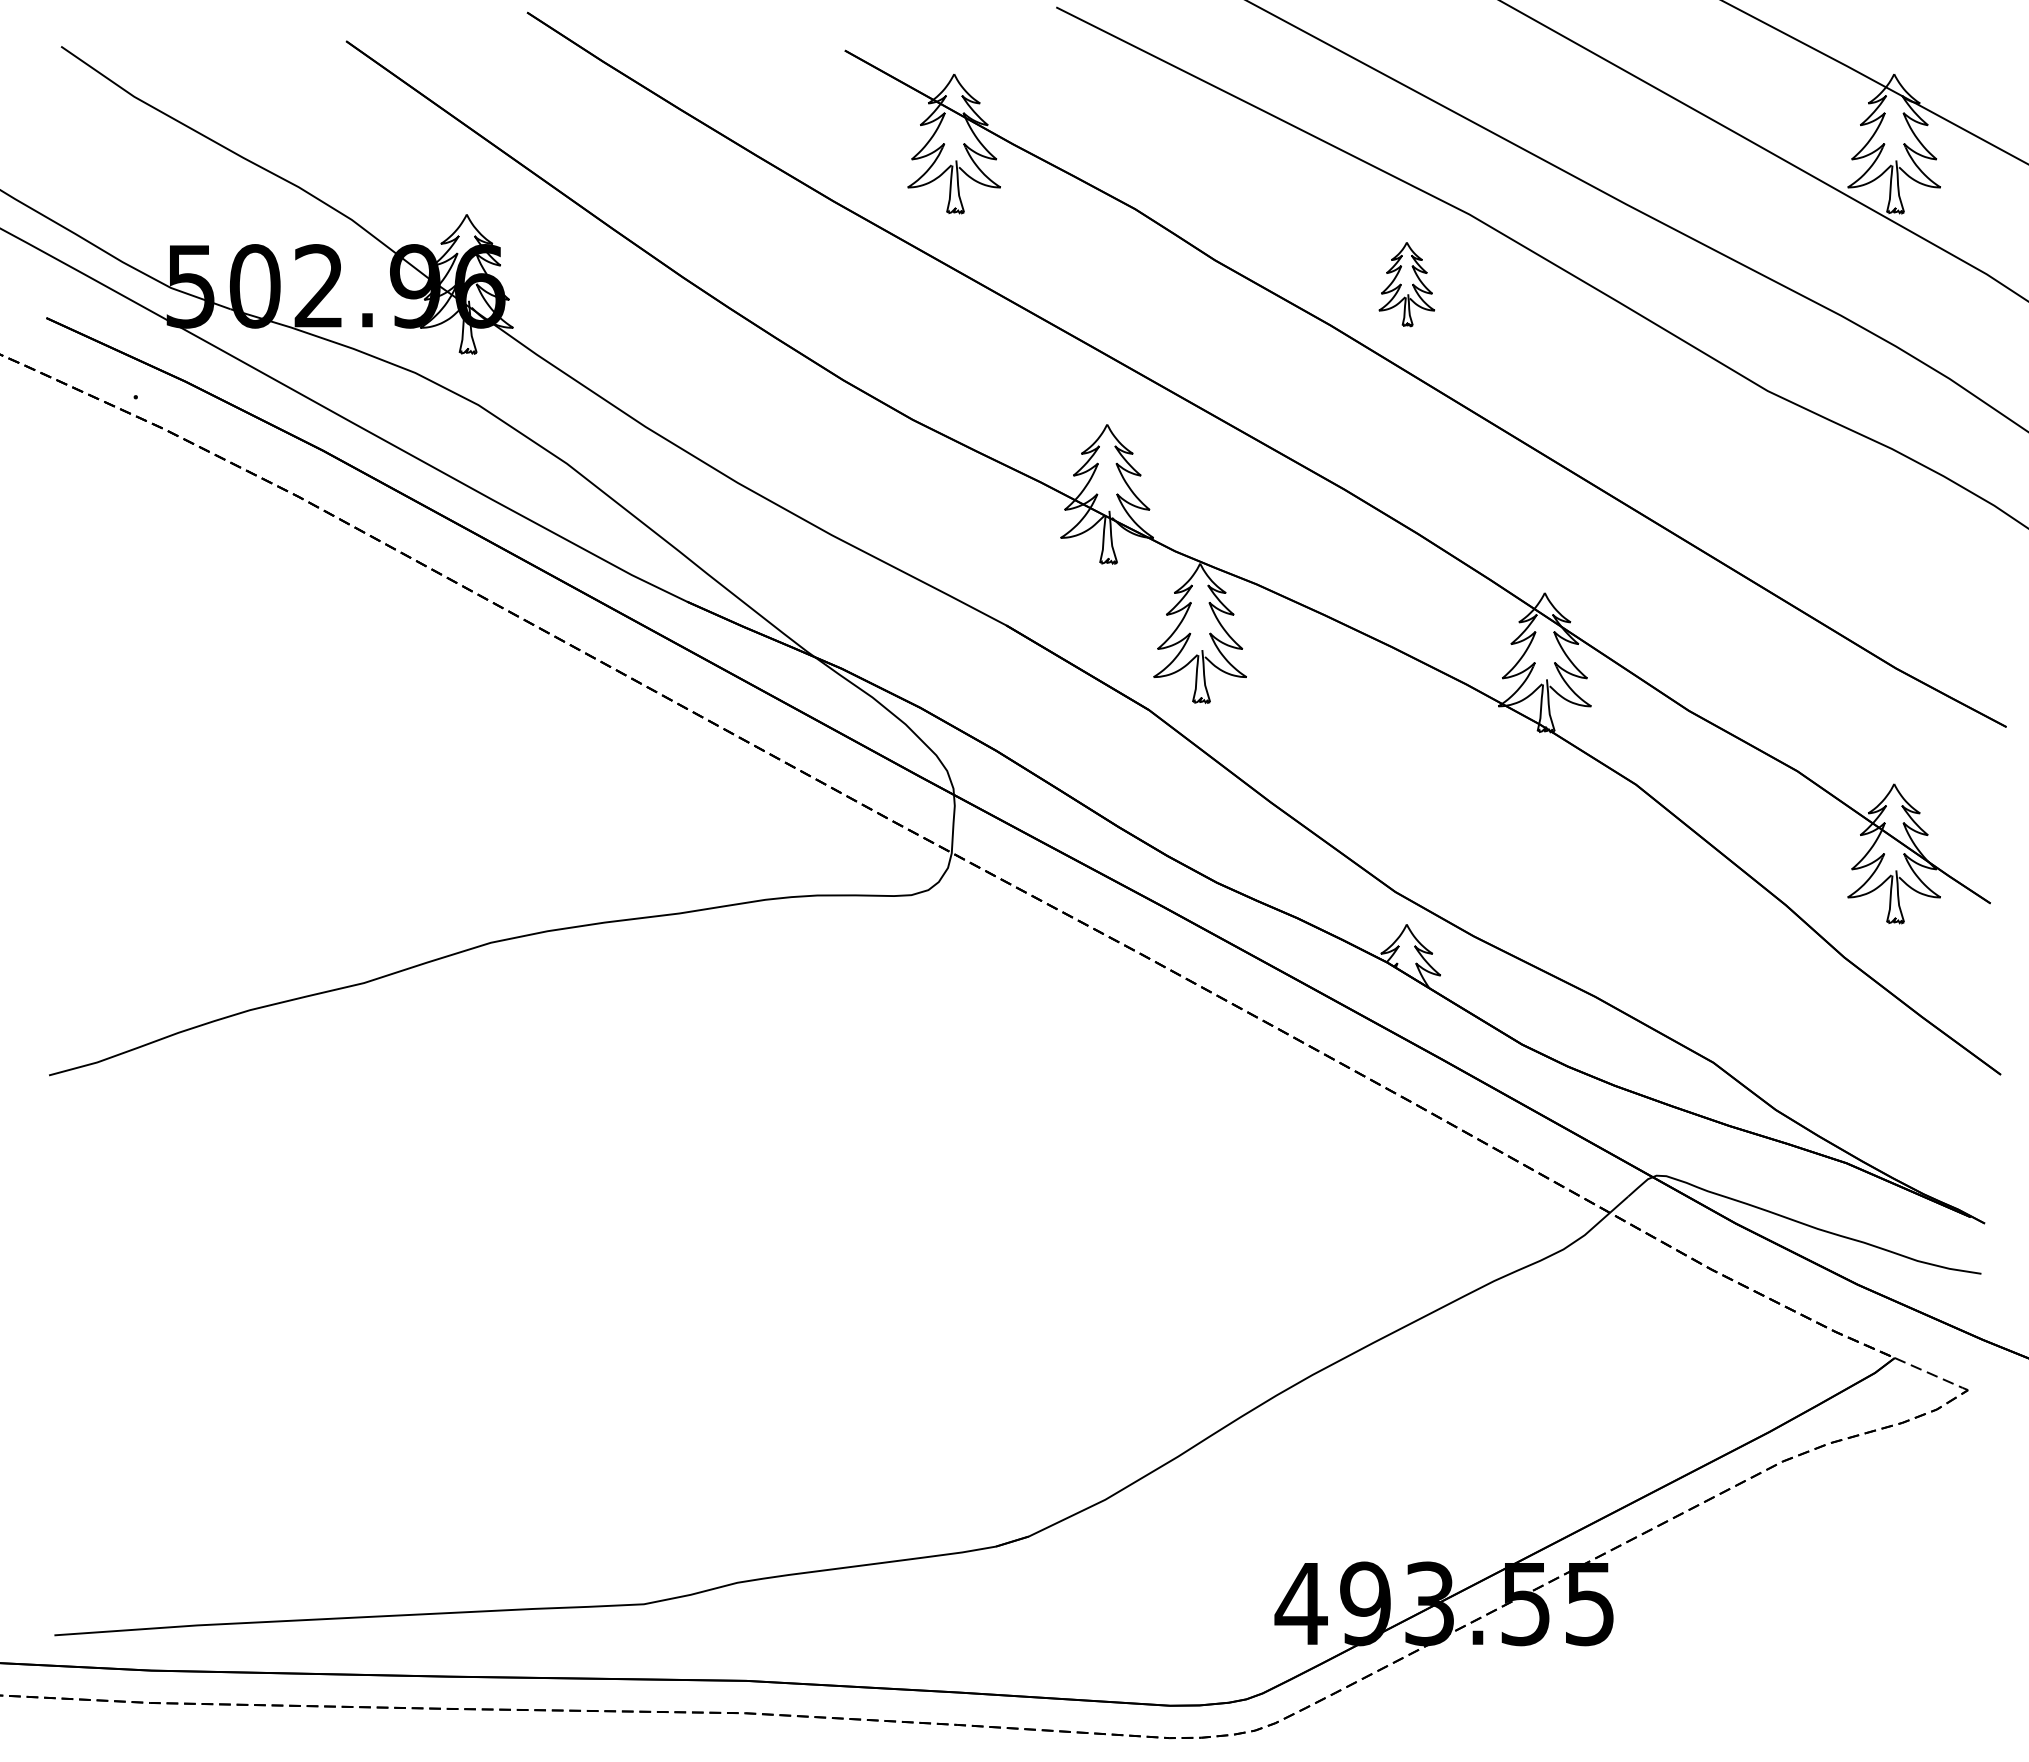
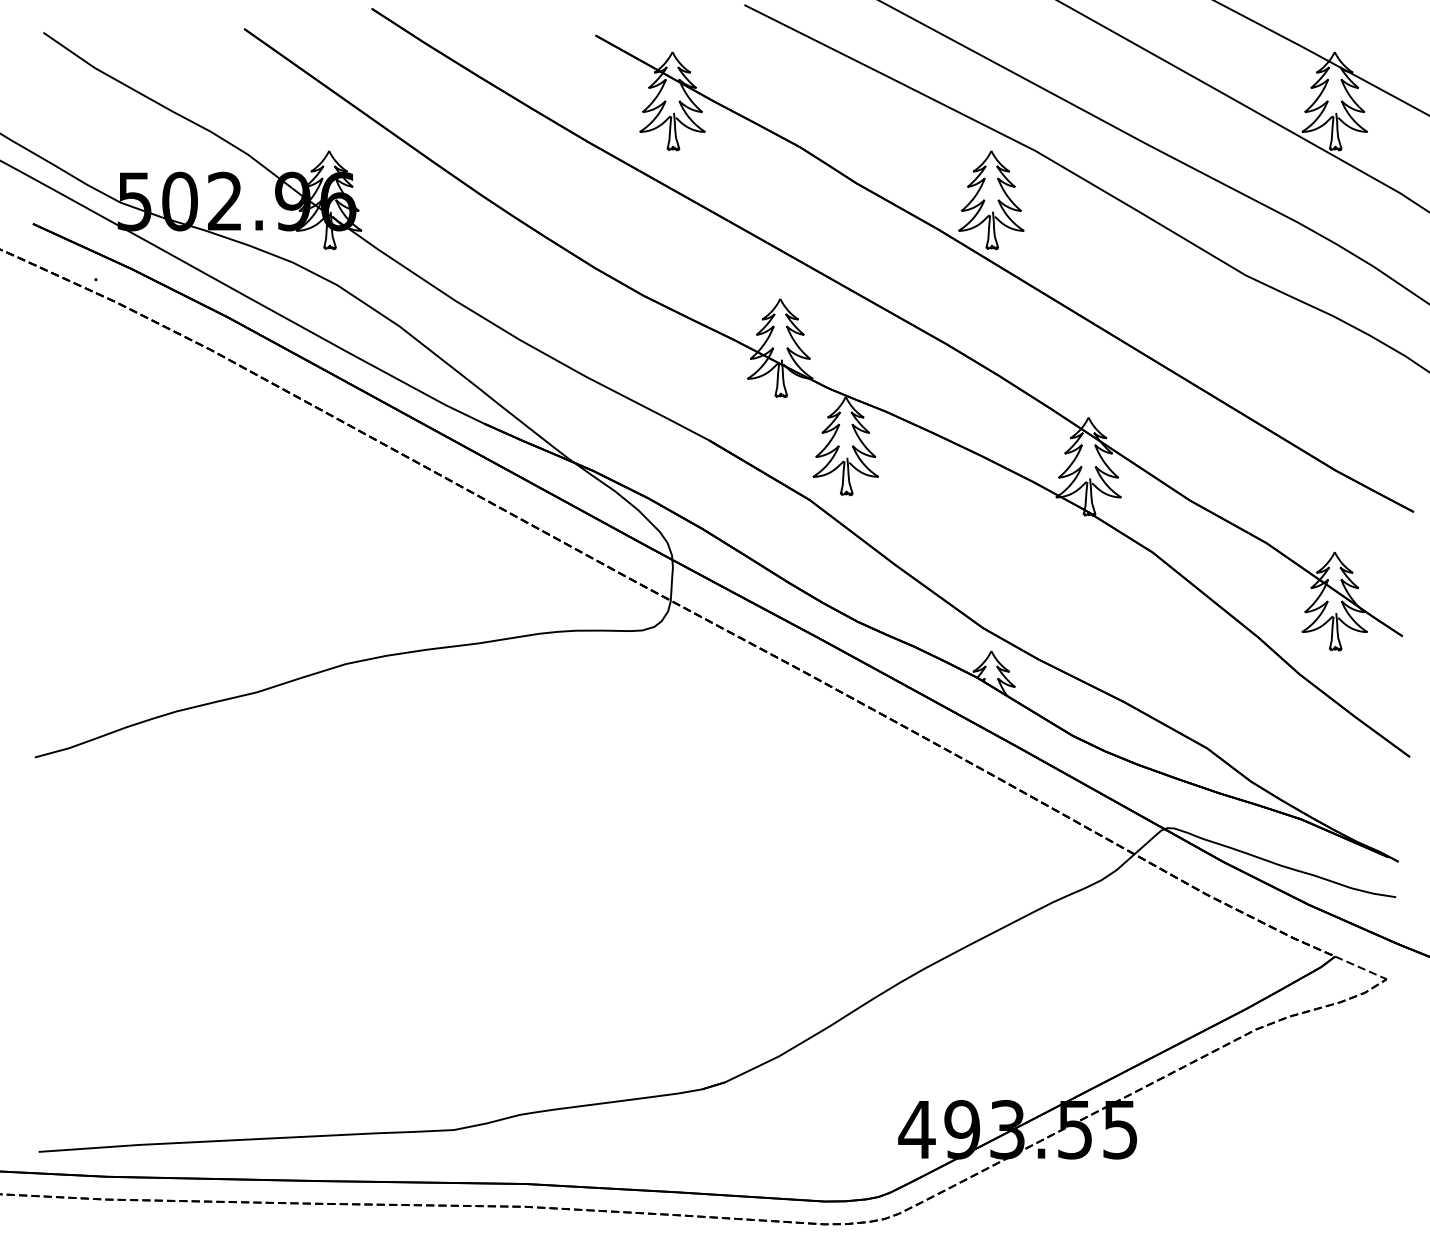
part: (1406, 284) -> (991, 200), size x1.67

